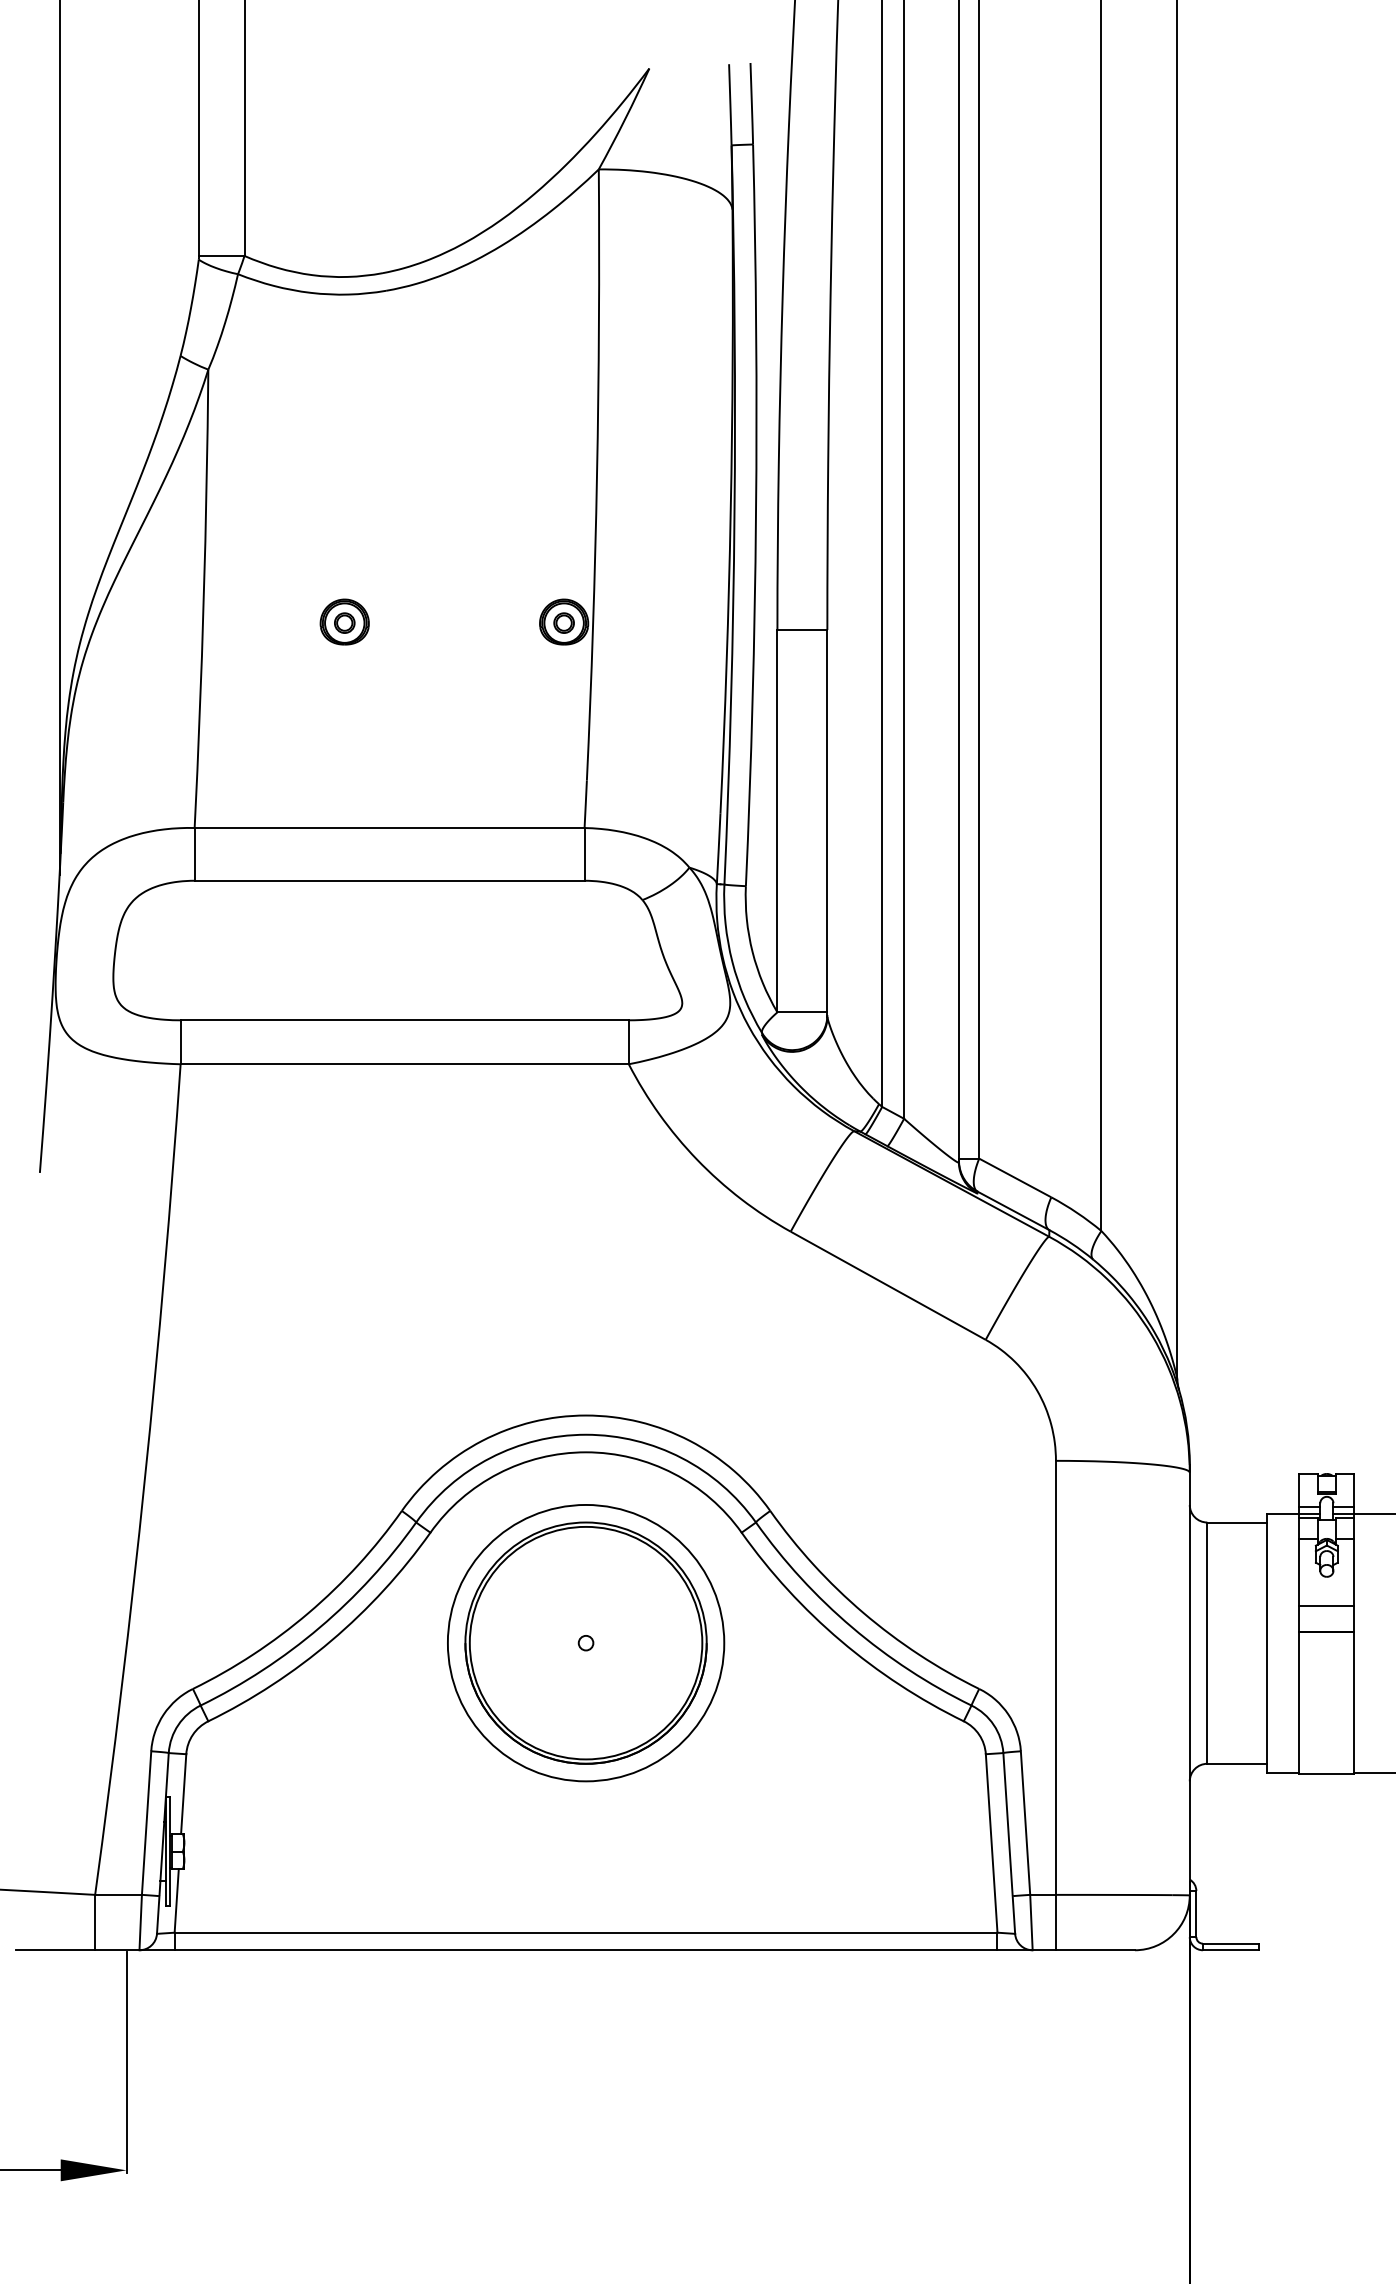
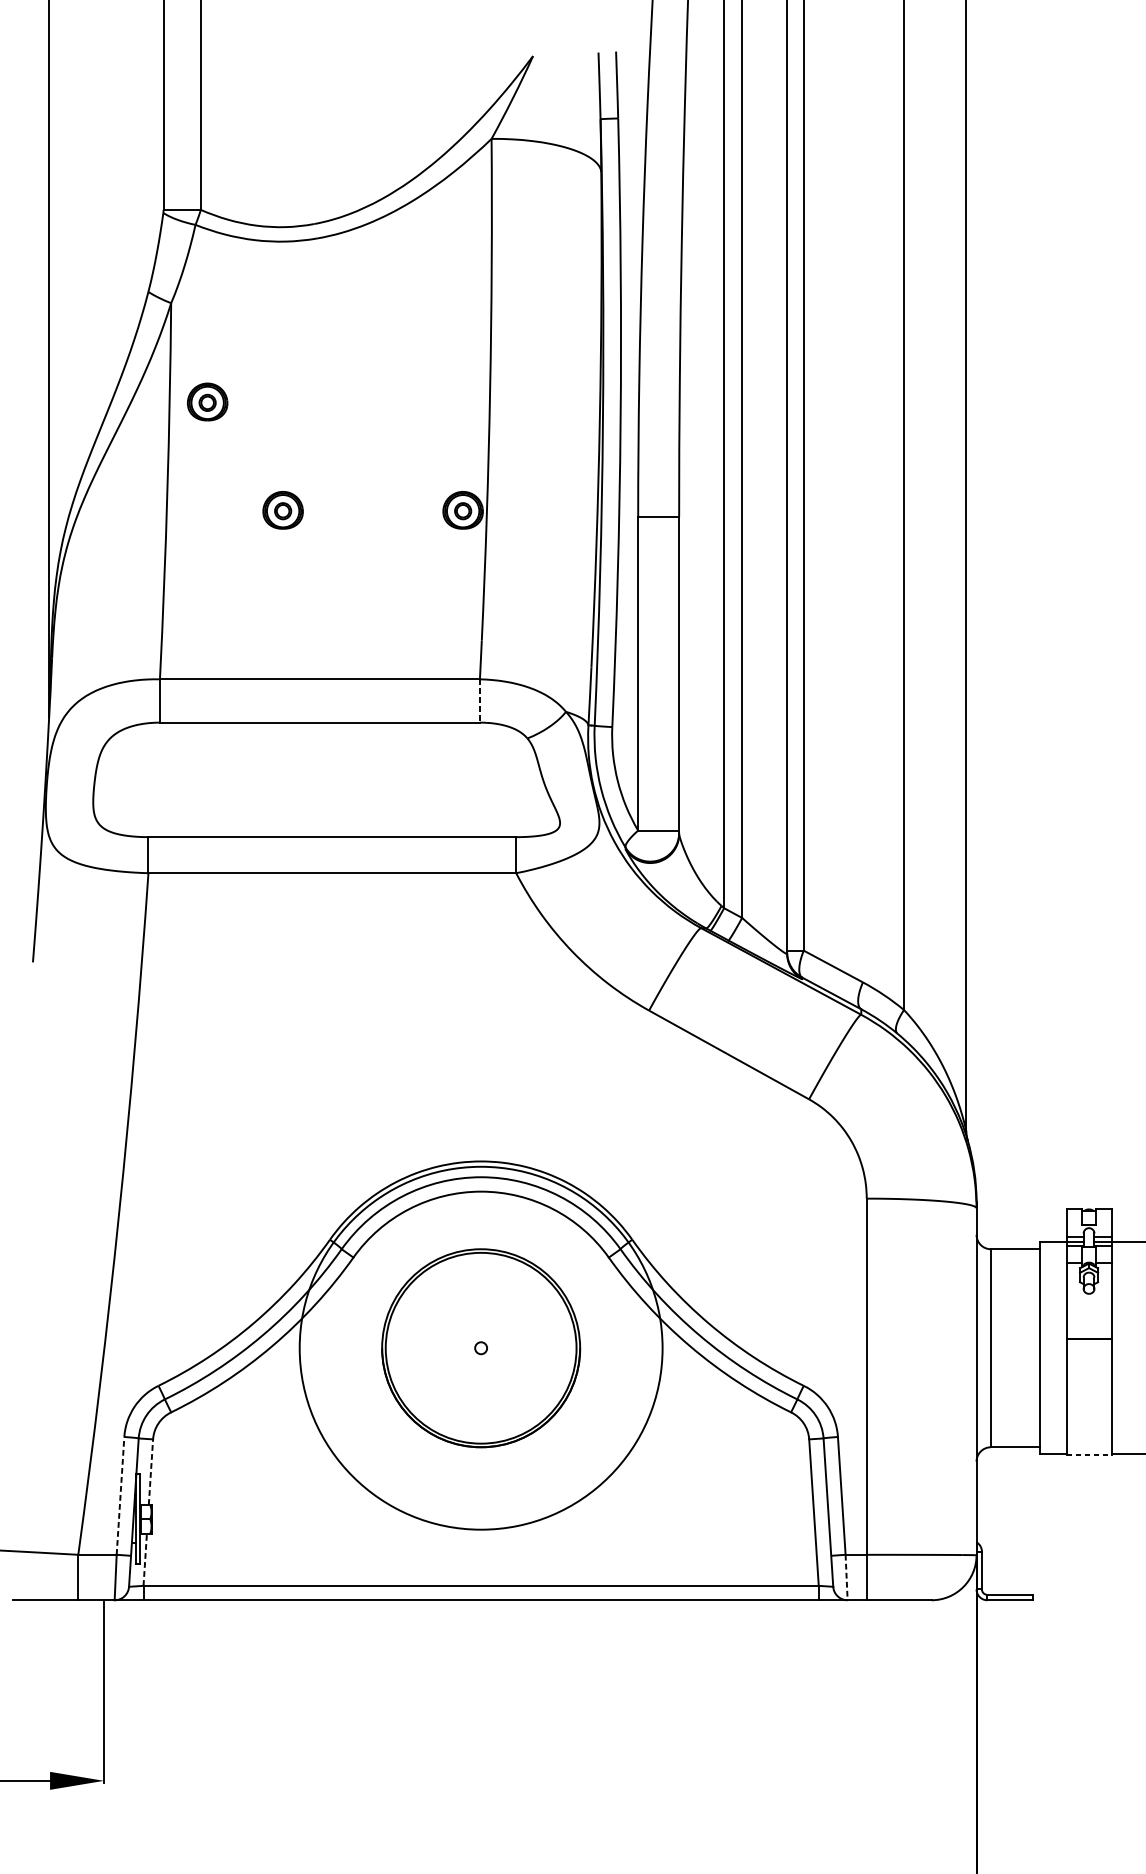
part: (252, 489) -> (207, 401), added
line: (584, 854) -> (479, 701), solid -> dashed
line: (1326, 1606) -> (1088, 1318), removed
circle: (585, 1642) -> (480, 1347), size x1.6
line: (1327, 1773) -> (1089, 1455), solid -> dashed
line: (183, 1794) -> (150, 1472), solid -> dashed
line: (146, 1823) -> (120, 1496), solid -> dashed
line: (176, 1900) -> (145, 1559), solid -> dashed
line: (1031, 1922) -> (846, 1577), solid -> dashed

